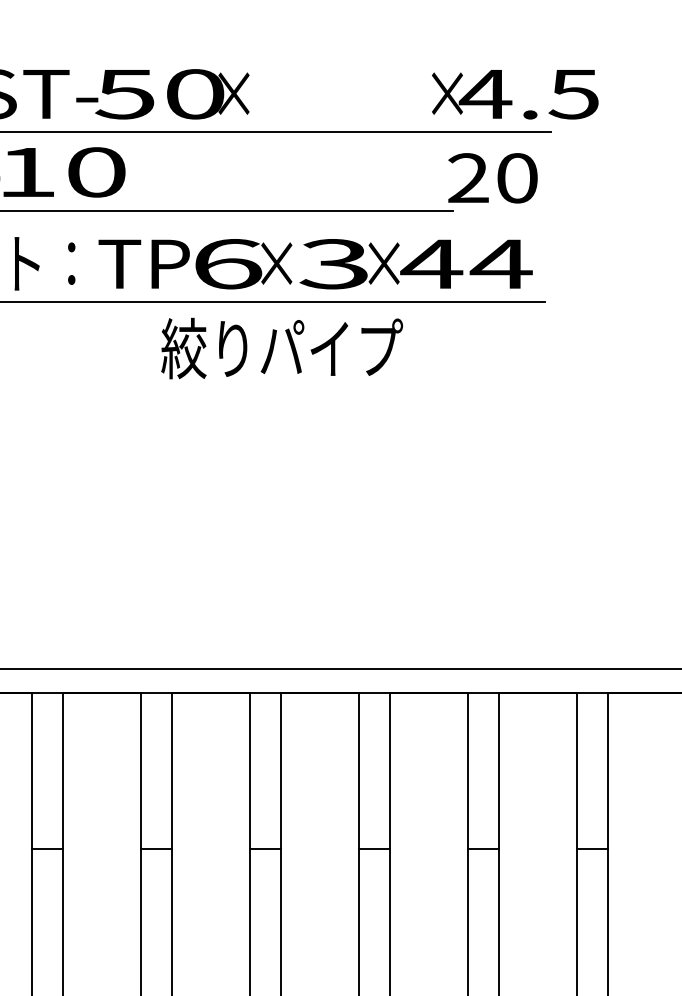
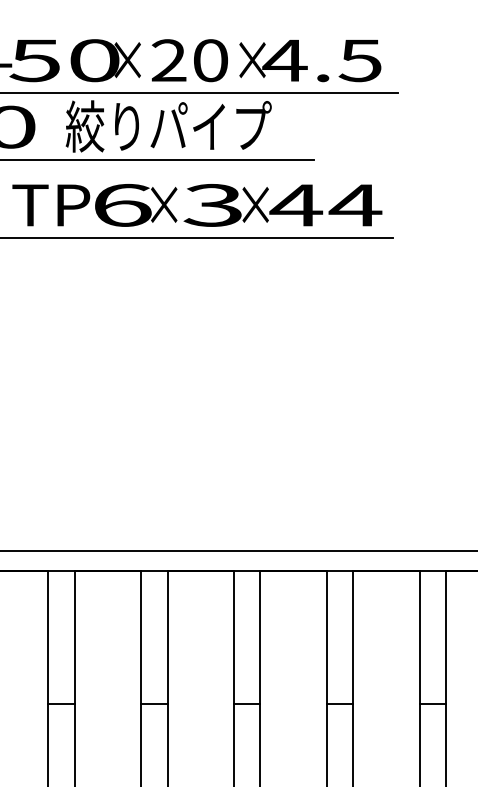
text: (515, 94) -> (310, 60), moved
text: (492, 178) -> (189, 60), moved
text: (281, 348) -> (168, 126), moved

